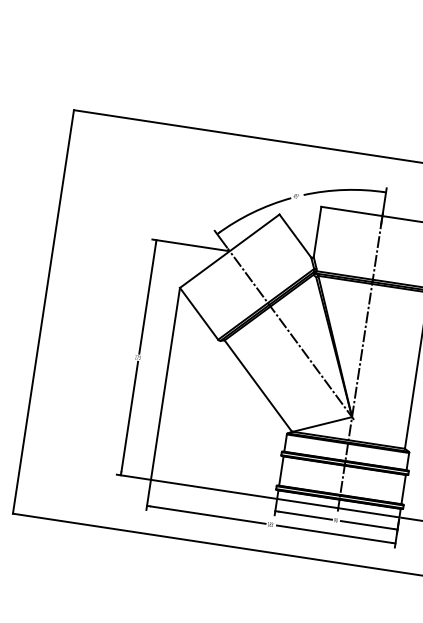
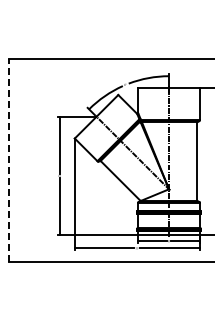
line: (43, 311) -> (9, 160), solid -> dashed

